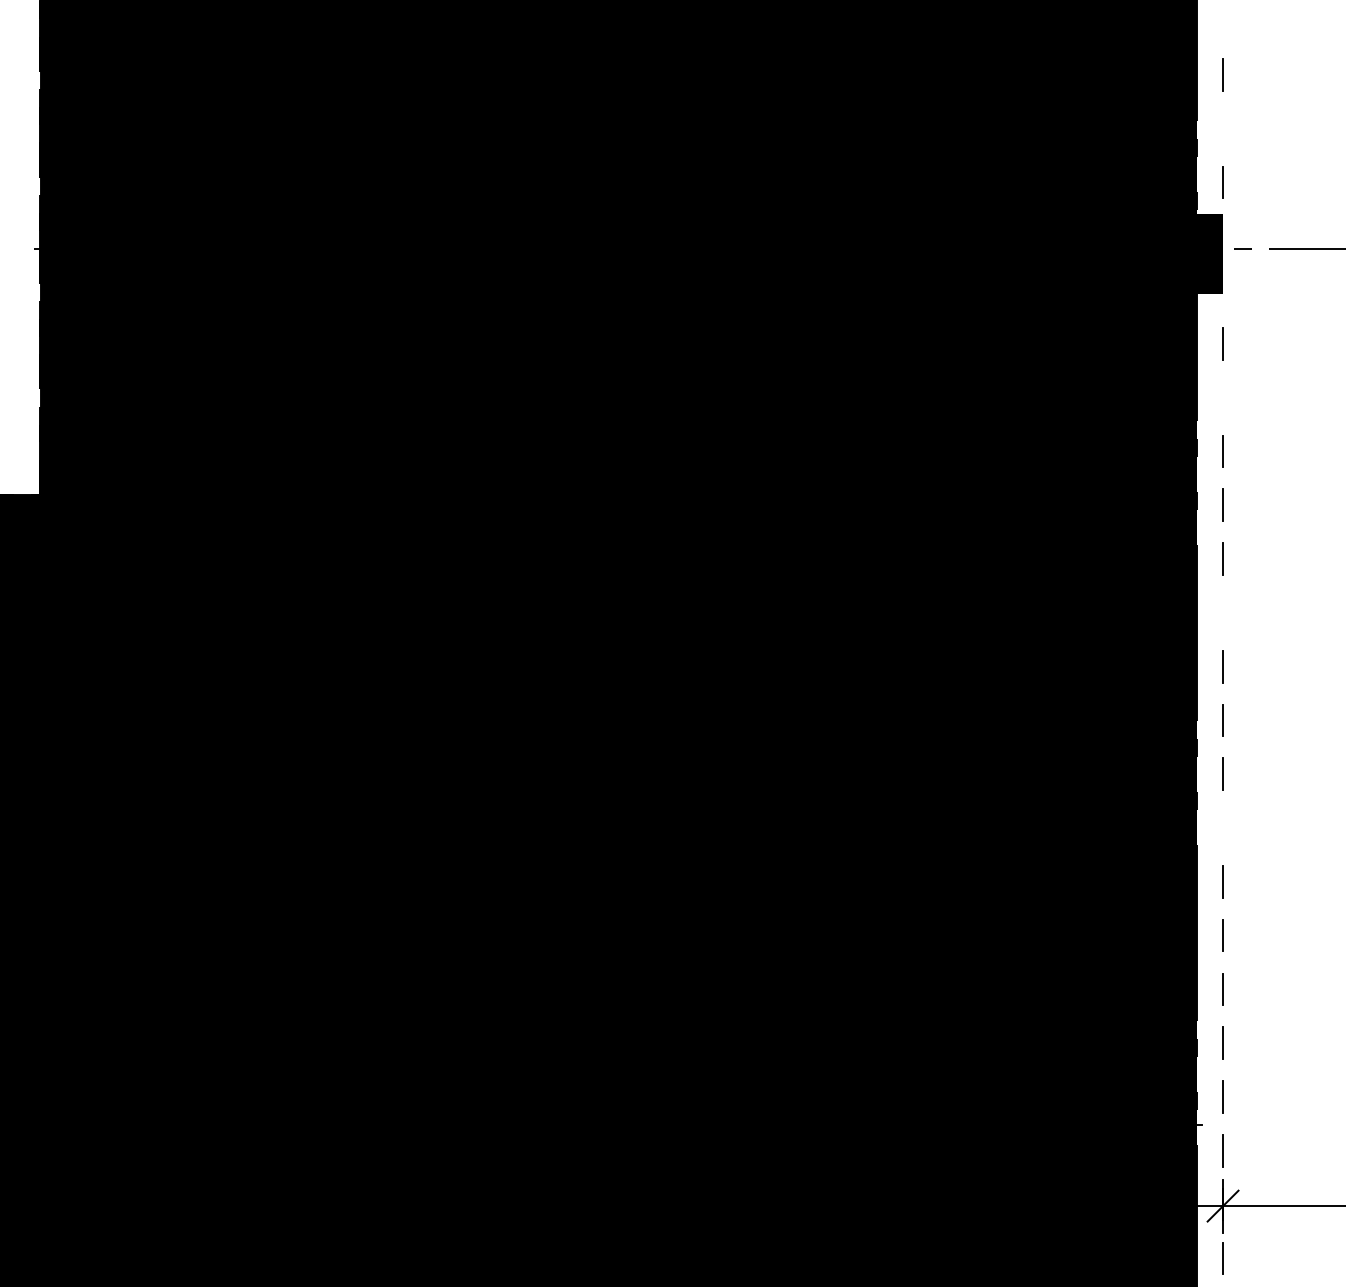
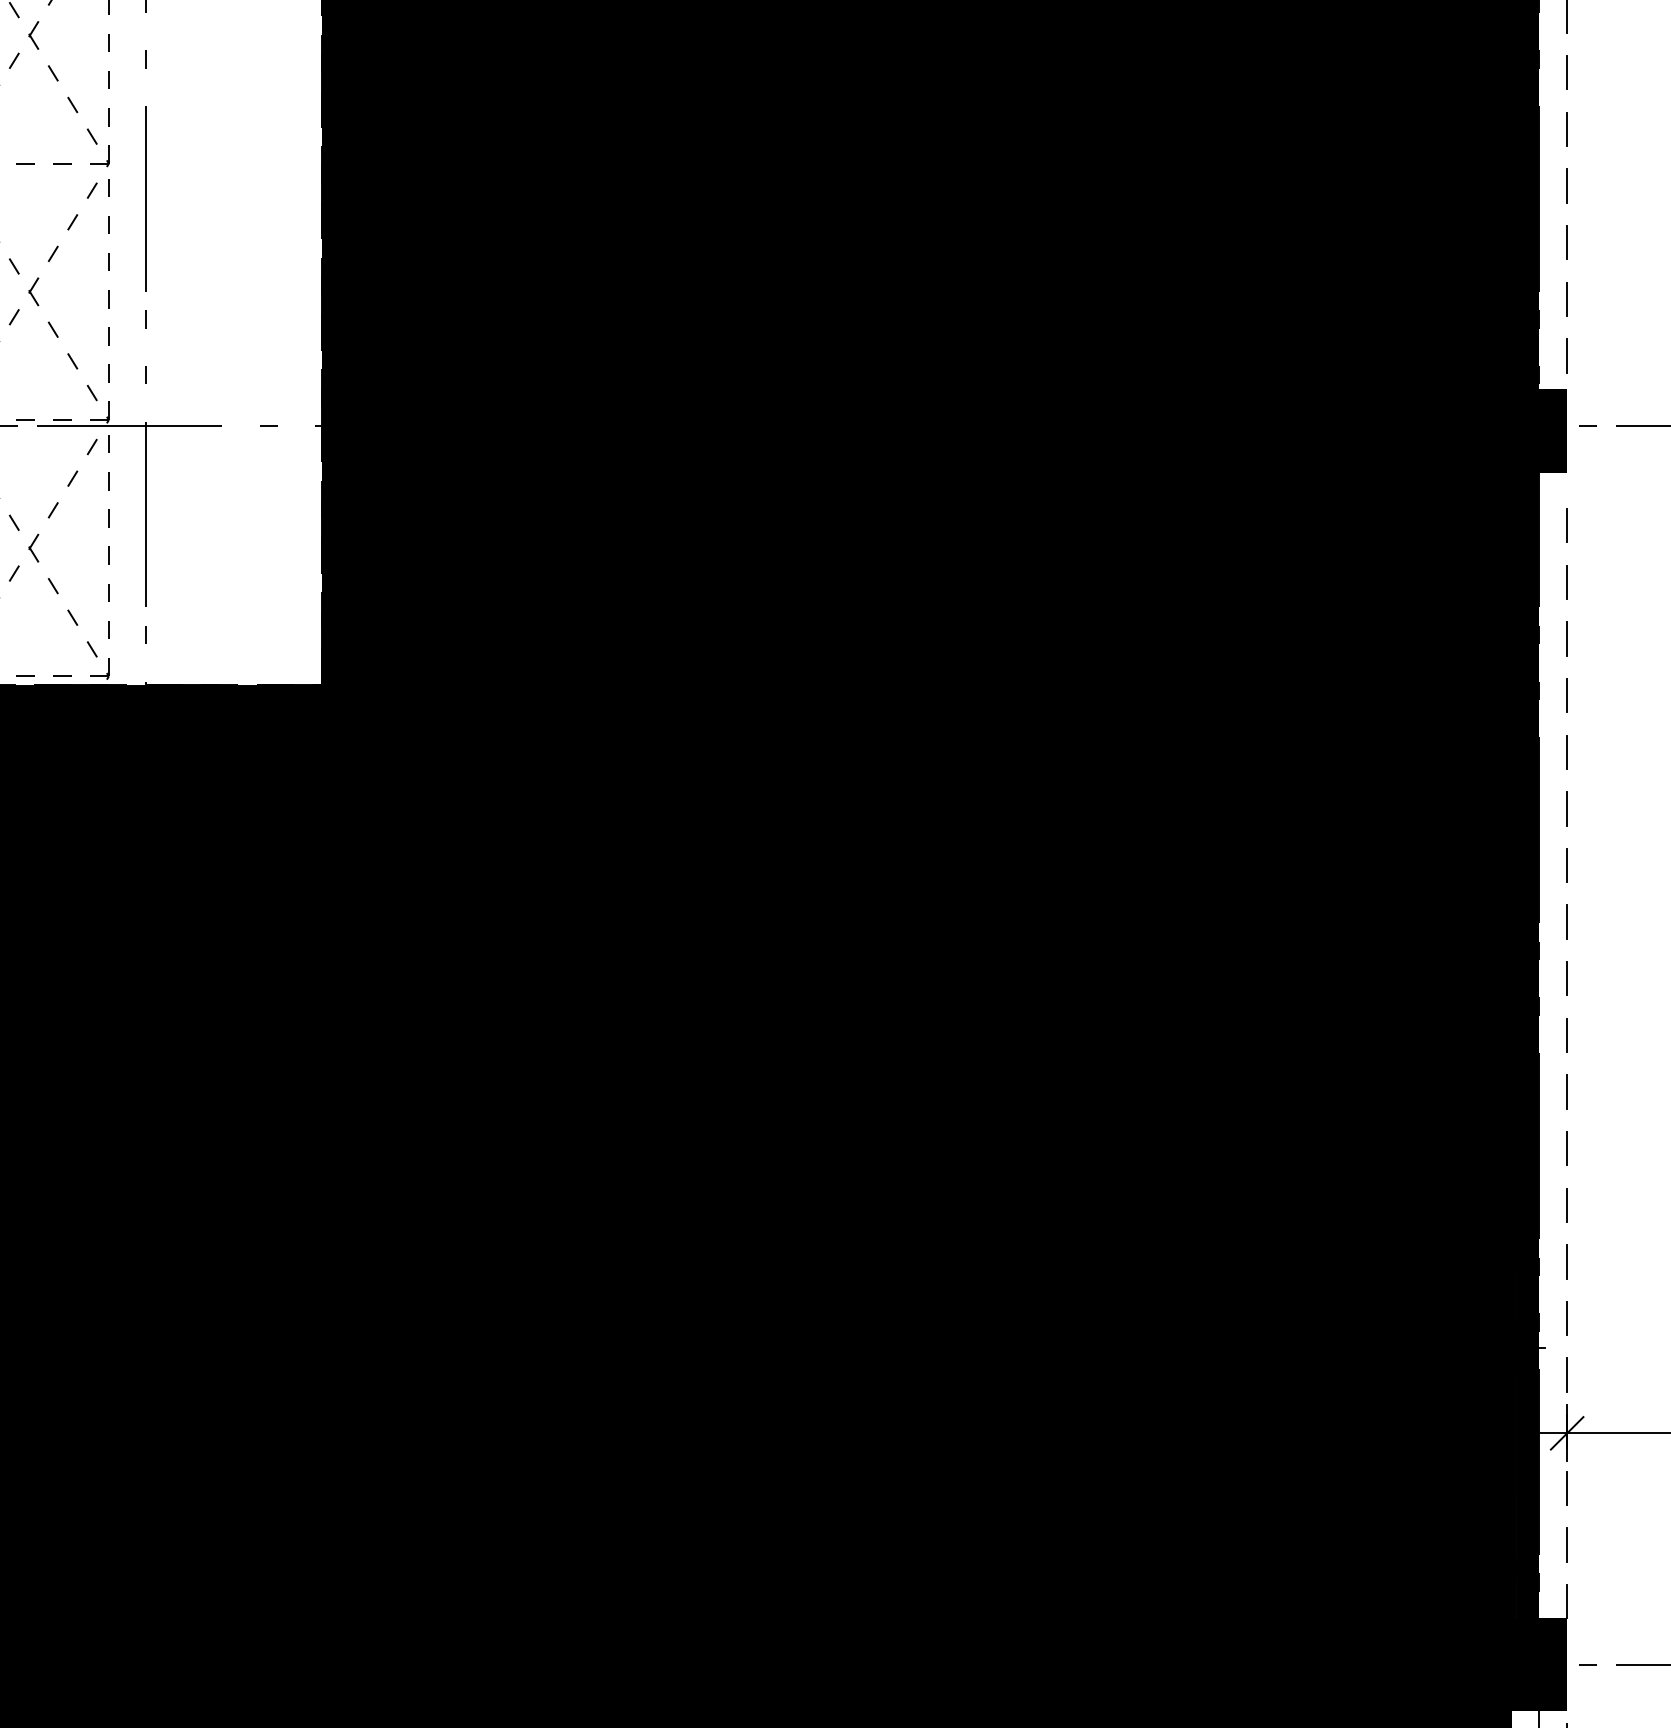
line: (1223, 20) -> (1567, 185), added
line: (1222, 128) -> (1566, 299), added
line: (1223, 397) -> (1567, 582), added
line: (1223, 612) -> (1567, 808), added
line: (1223, 828) -> (1567, 1035), added

